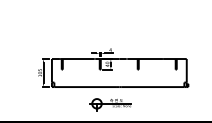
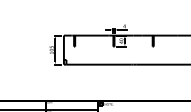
part: (110, 104) -> (124, 82), removed

